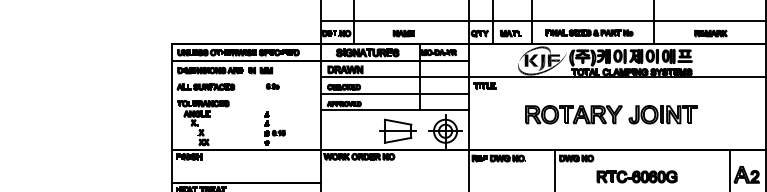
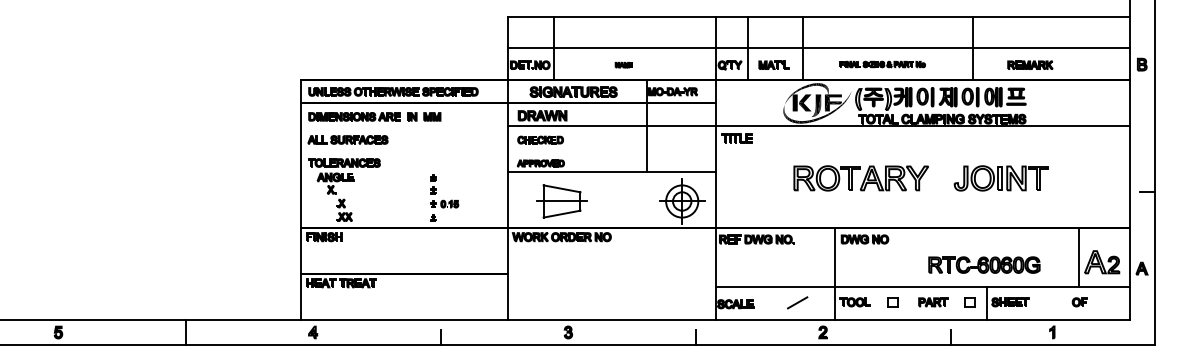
part: (404, 33) -> (624, 64), size x0.6
part: (589, 33) -> (882, 64), size x0.7
part: (711, 33) -> (1030, 64), moved
part: (272, 86) -> (441, 138), removed
line: (394, 94) -> (611, 149), removed
part: (662, 114) -> (1000, 178), moved
part: (397, 131) -> (561, 201), moved
part: (637, 176) -> (984, 264), moved

